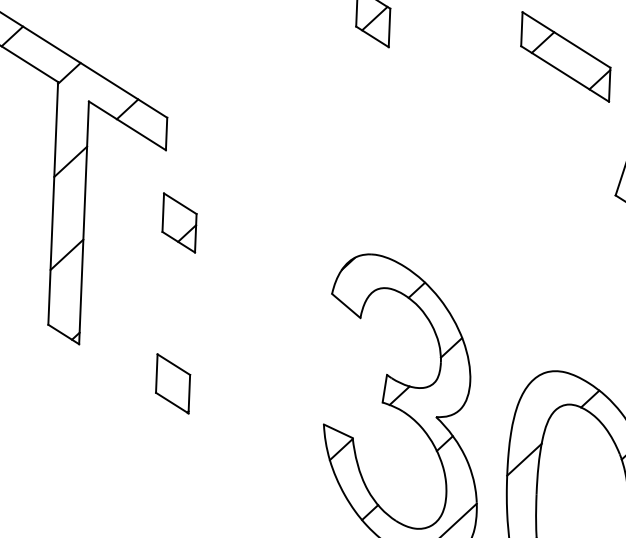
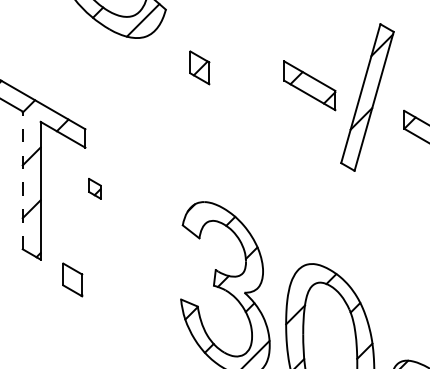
line: (52, 203) -> (22, 180), solid -> dashed
part: (179, 222) -> (94, 188), size x0.6
part: (172, 383) -> (72, 279), moved

